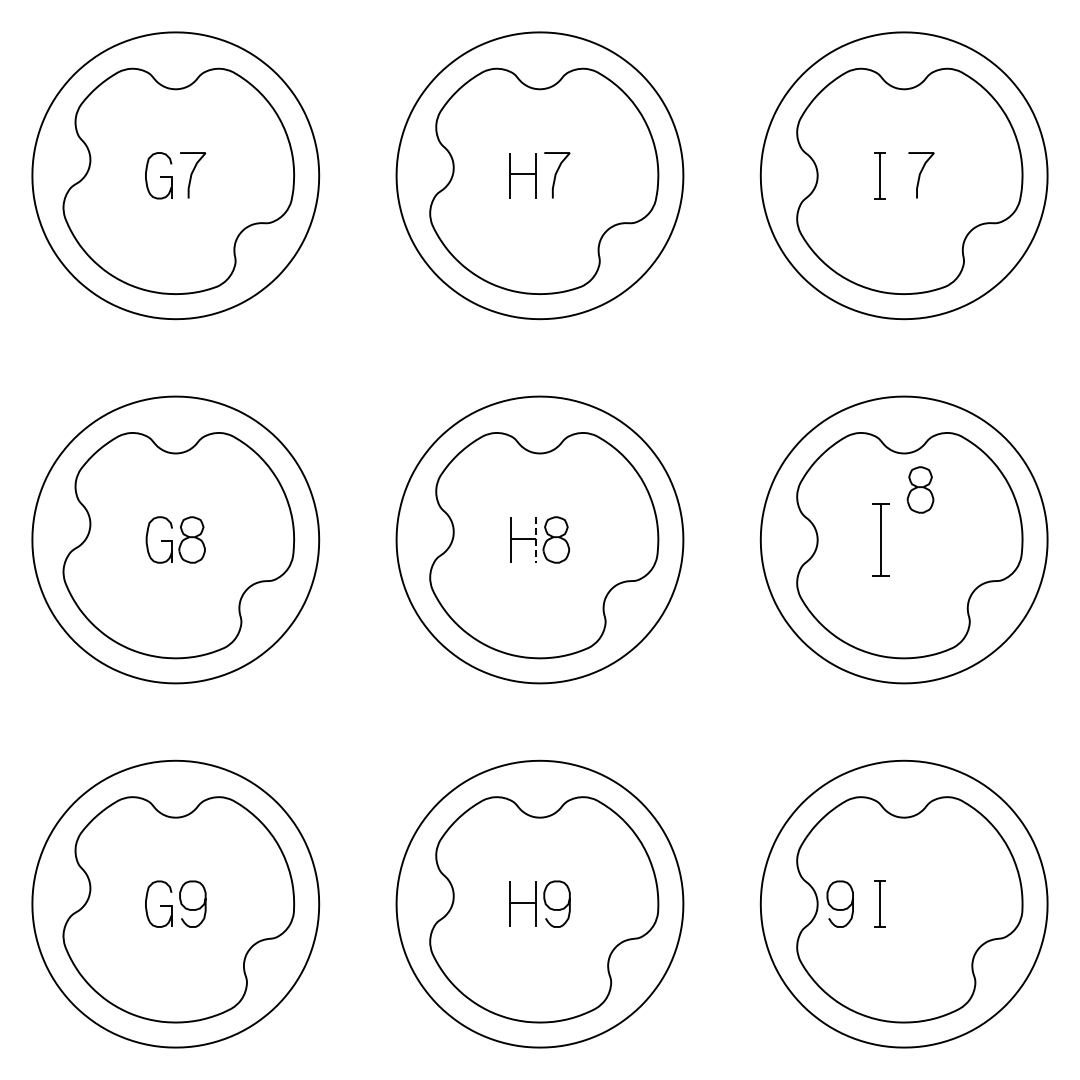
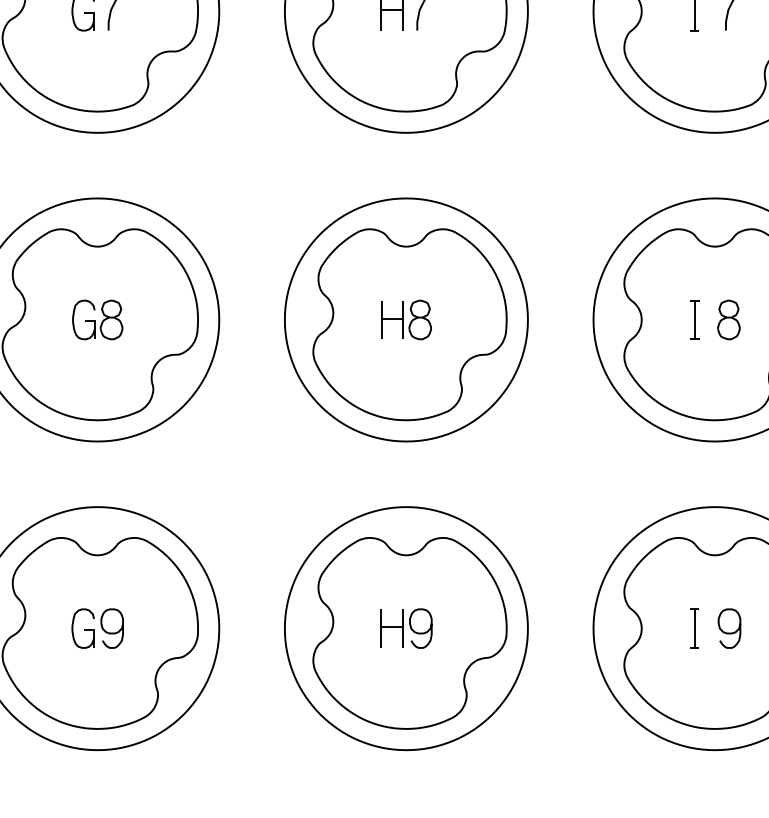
part: (920, 489) -> (728, 319), moved
line: (536, 539) -> (403, 319), dashed -> solid
part: (880, 539) -> (694, 319), size x0.62
curve: (836, 908) -> (726, 632), moved

